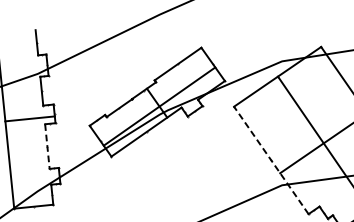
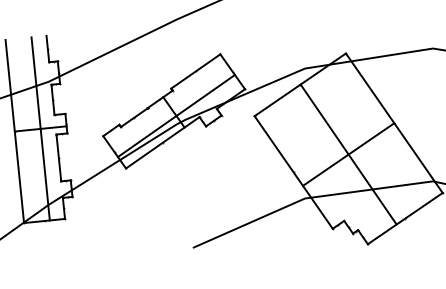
line: (29, 118) -> (40, 128), added
line: (47, 146) -> (58, 157), dashed -> solid
line: (271, 160) -> (293, 172), dashed -> solid

